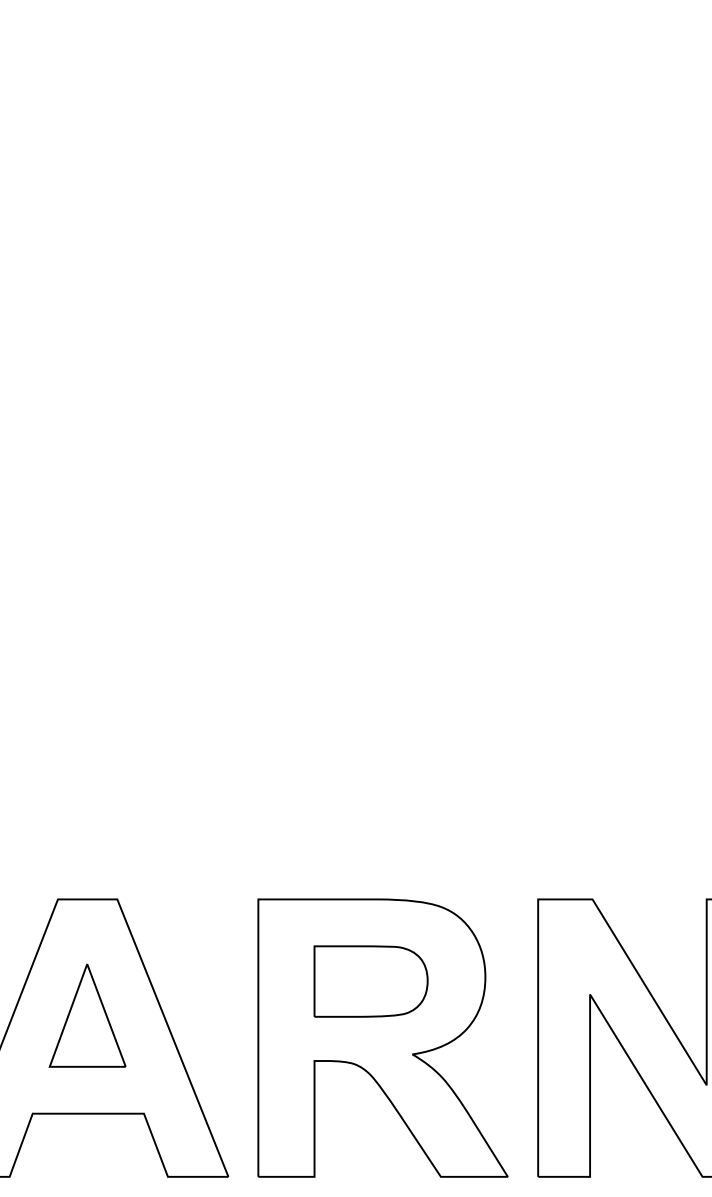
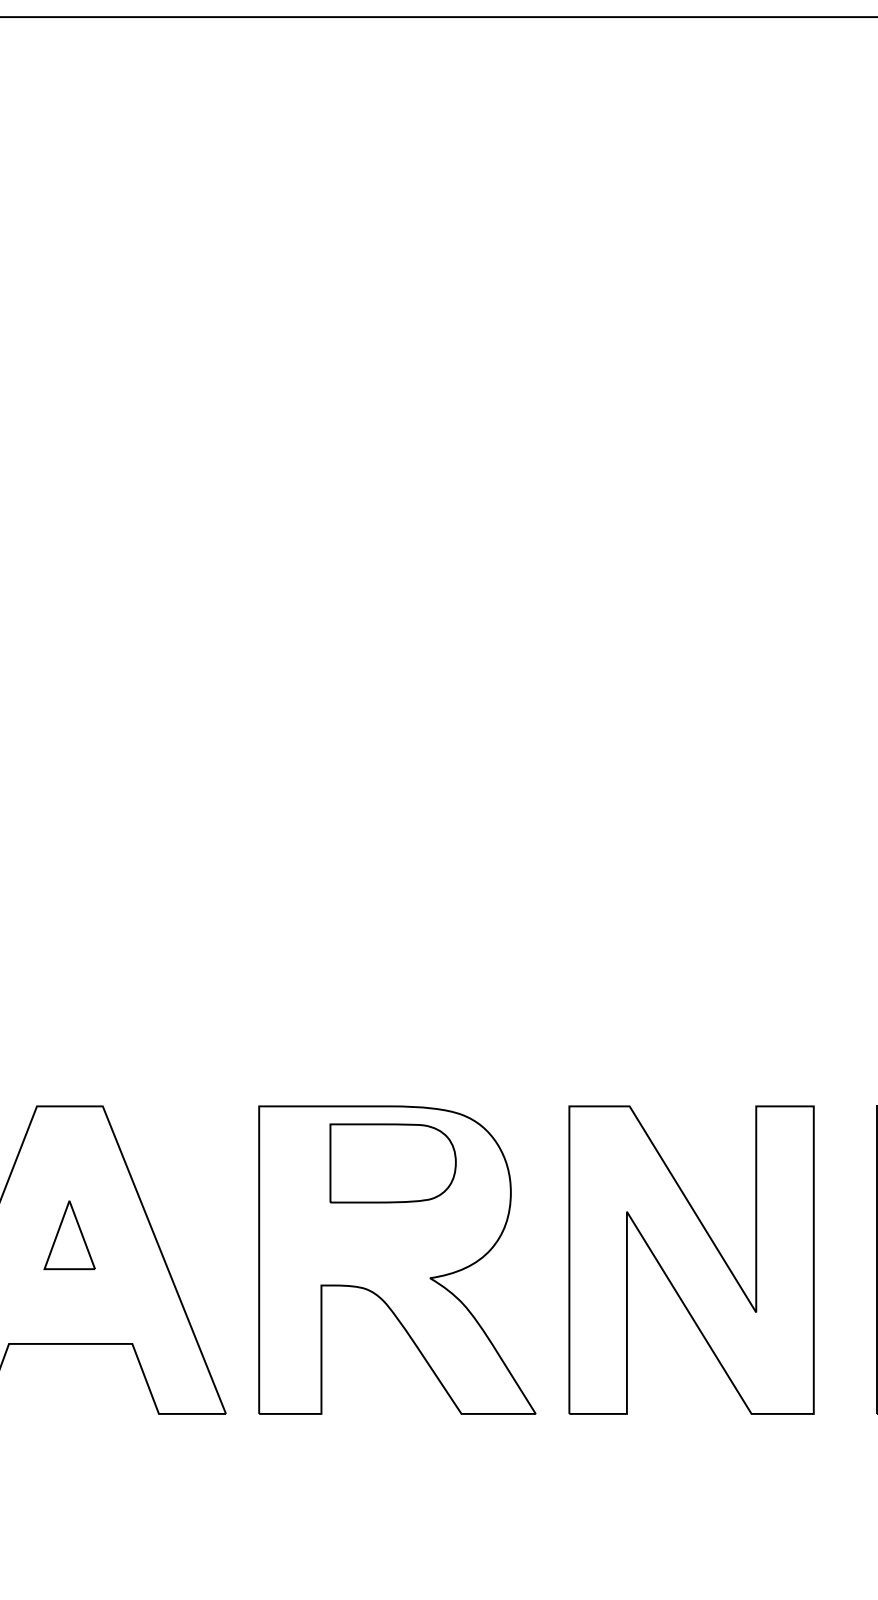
part: (370, 981) -> (392, 1163), moved
part: (87, 1014) -> (69, 1234), size x0.6

